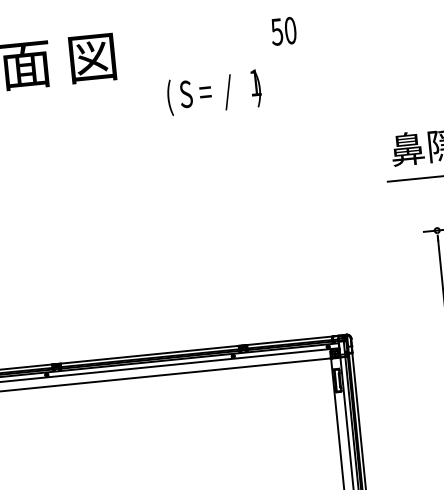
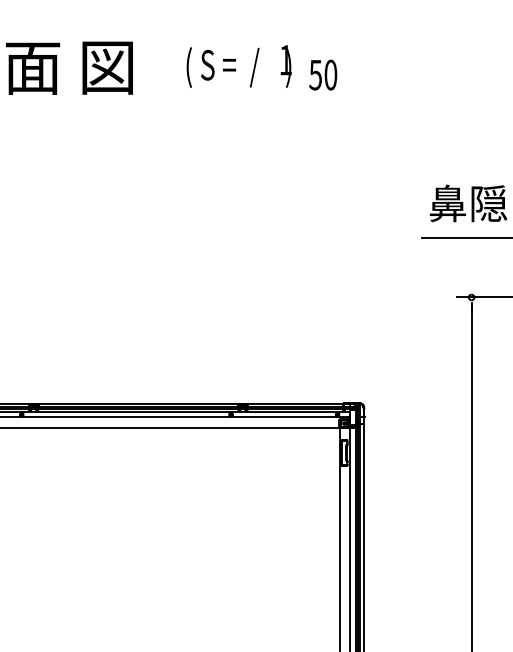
text: (283, 30) -> (323, 74), moved
text: (213, 92) -> (238, 66), moved

